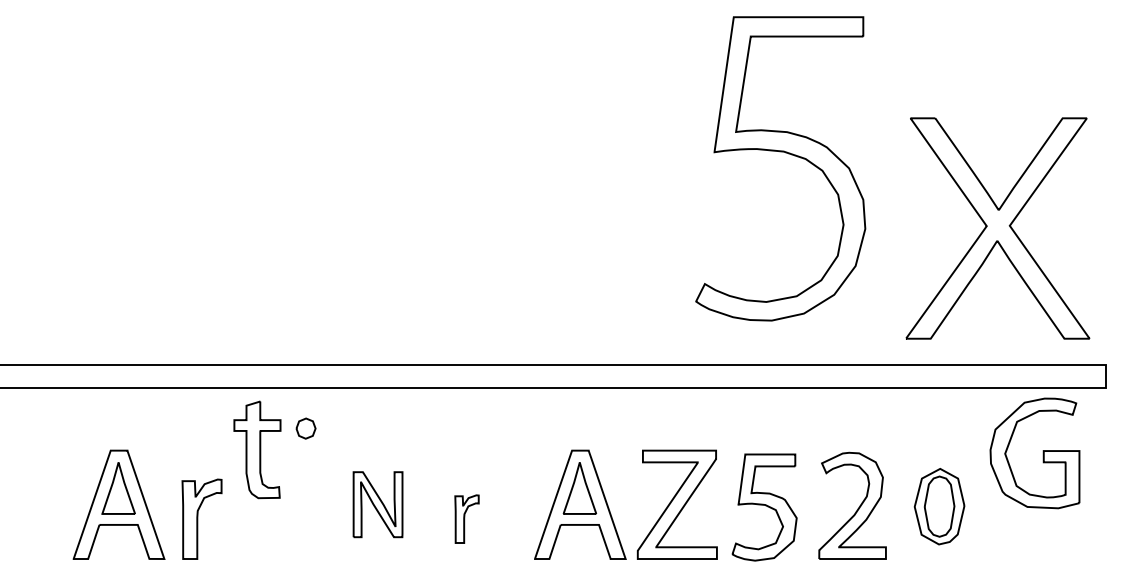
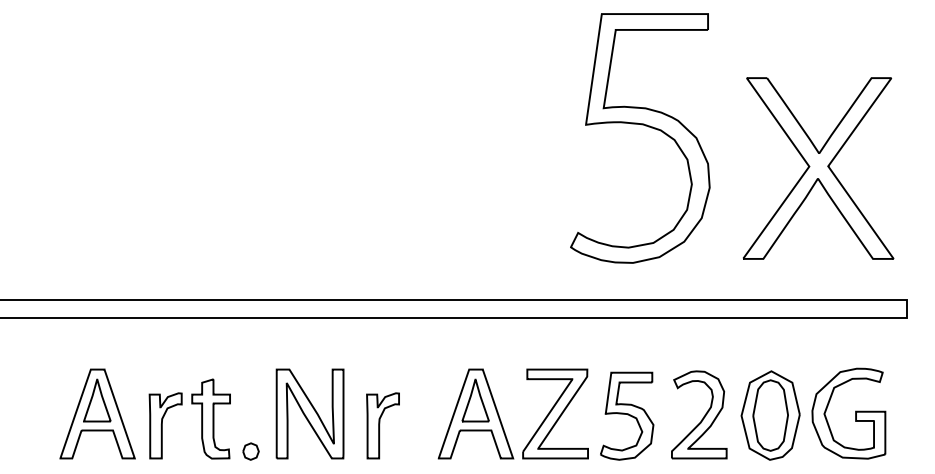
part: (997, 228) -> (818, 168), moved
part: (305, 428) -> (250, 451), moved
part: (257, 449) -> (211, 418), moved
part: (1042, 453) -> (855, 413), moved
part: (377, 504) -> (309, 413), size x1.67
part: (939, 506) -> (770, 415), size x1.43
part: (466, 518) -> (382, 425), size x1.67

